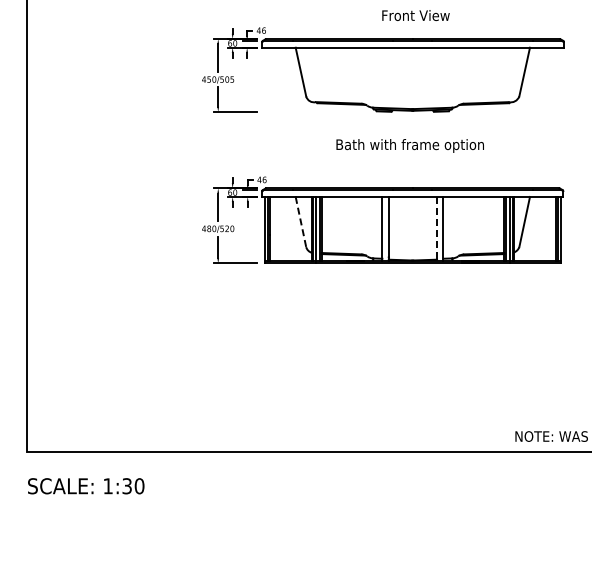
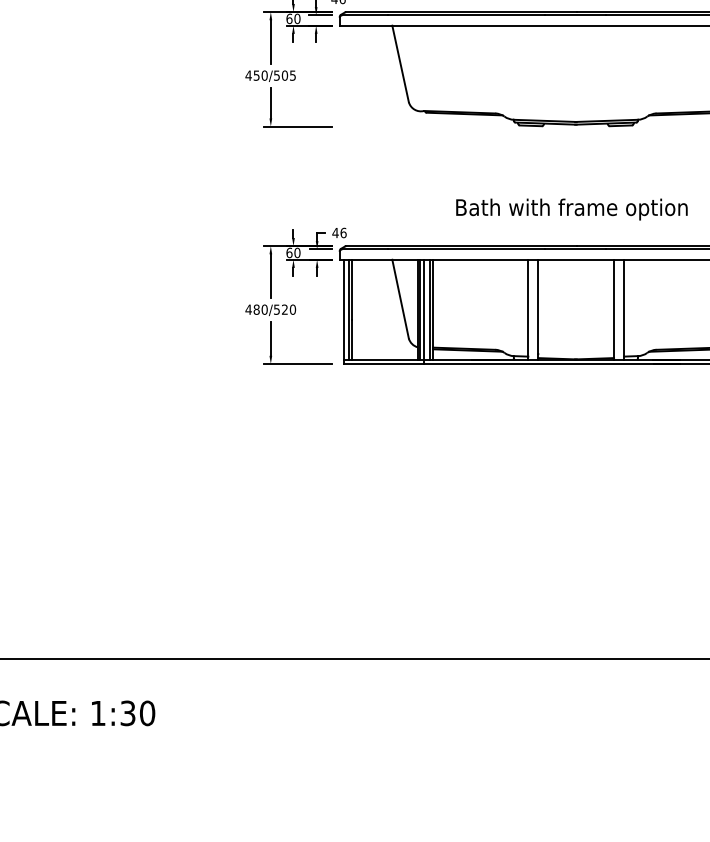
text: (409, 145) -> (570, 208), moved
line: (300, 222) -> (399, 299), dashed -> solid
line: (437, 228) -> (614, 309), dashed -> solid

